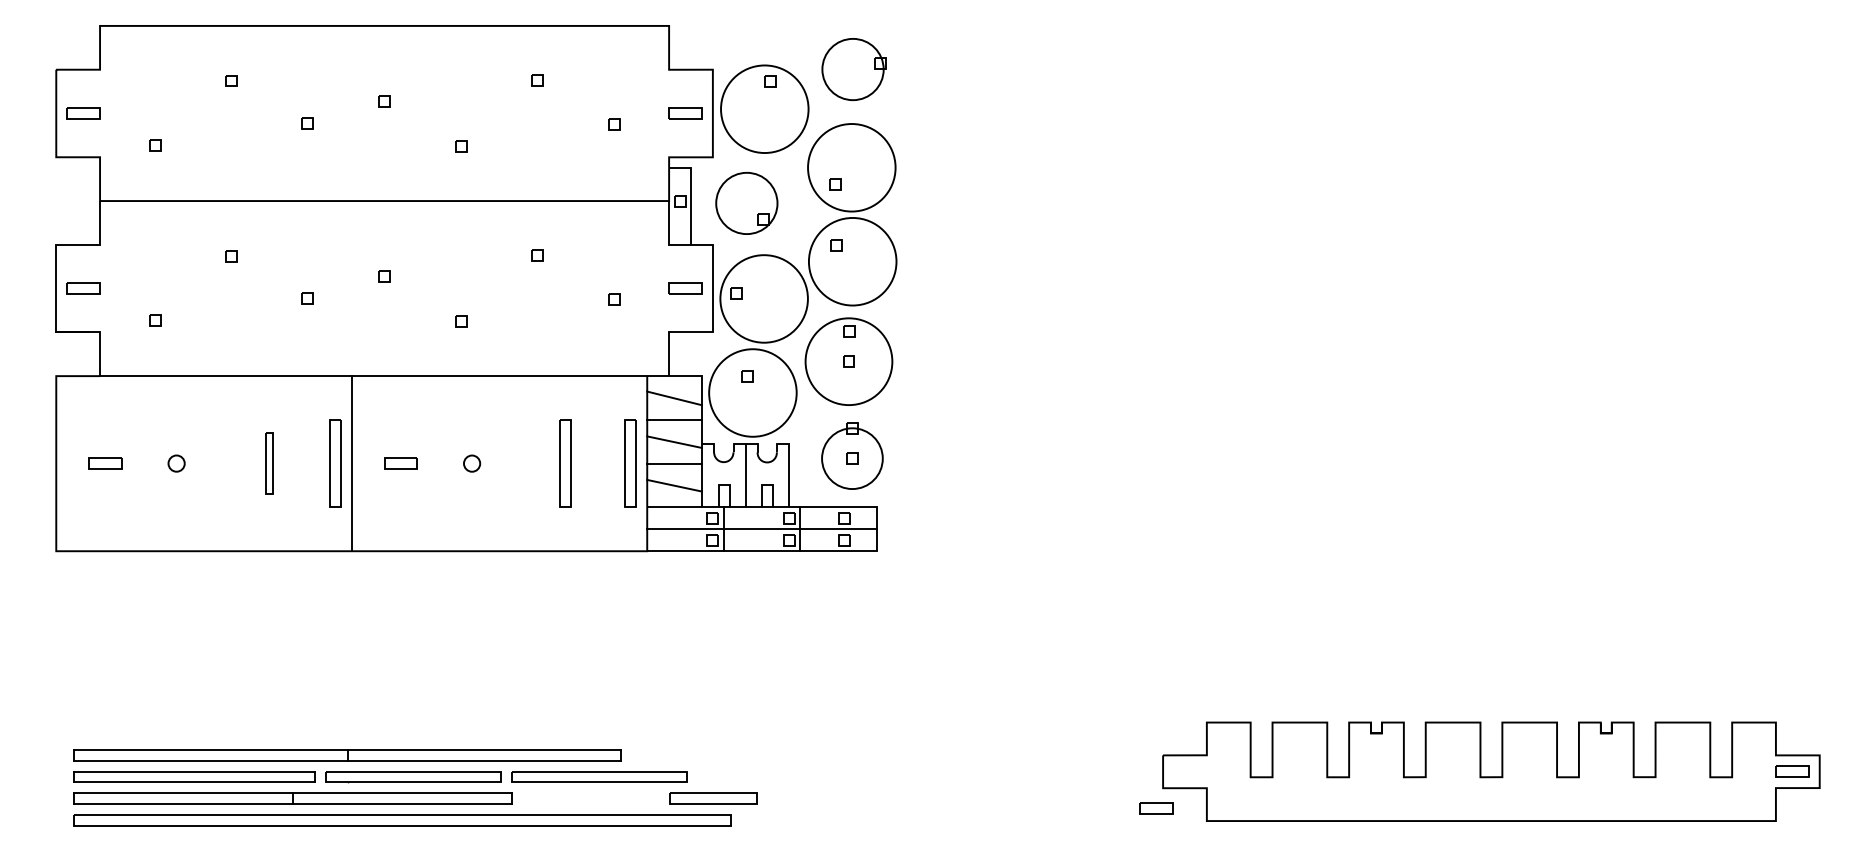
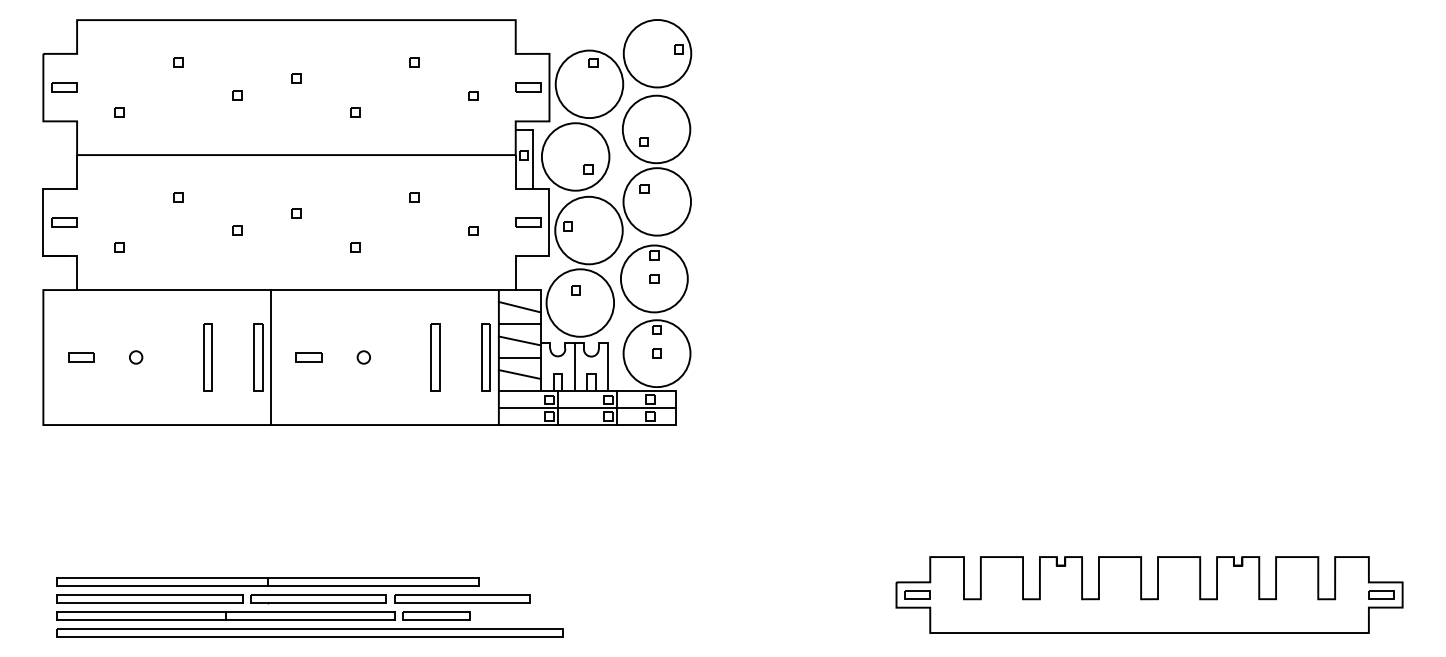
circle: (852, 69) -> (657, 53), size x1.43
circle: (746, 203) -> (575, 156), size x1.43
circle: (852, 458) -> (657, 353), size x1.43
part: (269, 463) -> (207, 357), size x1.43
part: (713, 798) -> (436, 615), moved
part: (1156, 808) -> (917, 594), moved

